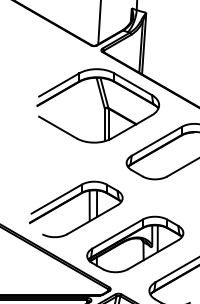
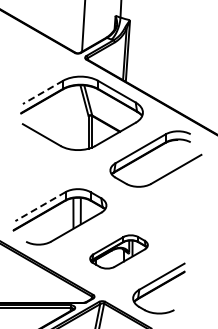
line: (58, 85) -> (42, 92), solid -> dashed
line: (56, 199) -> (40, 206), solid -> dashed
part: (134, 244) -> (118, 251), size x0.6

